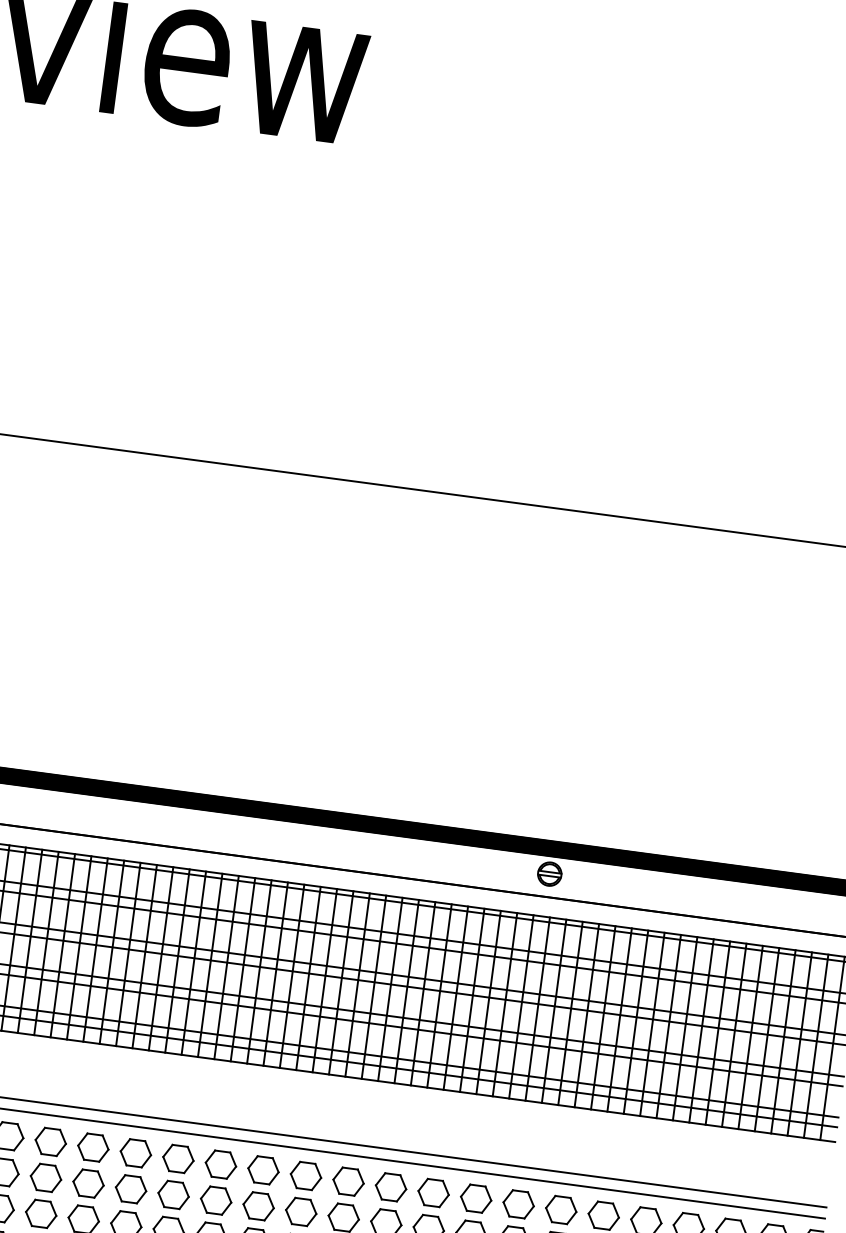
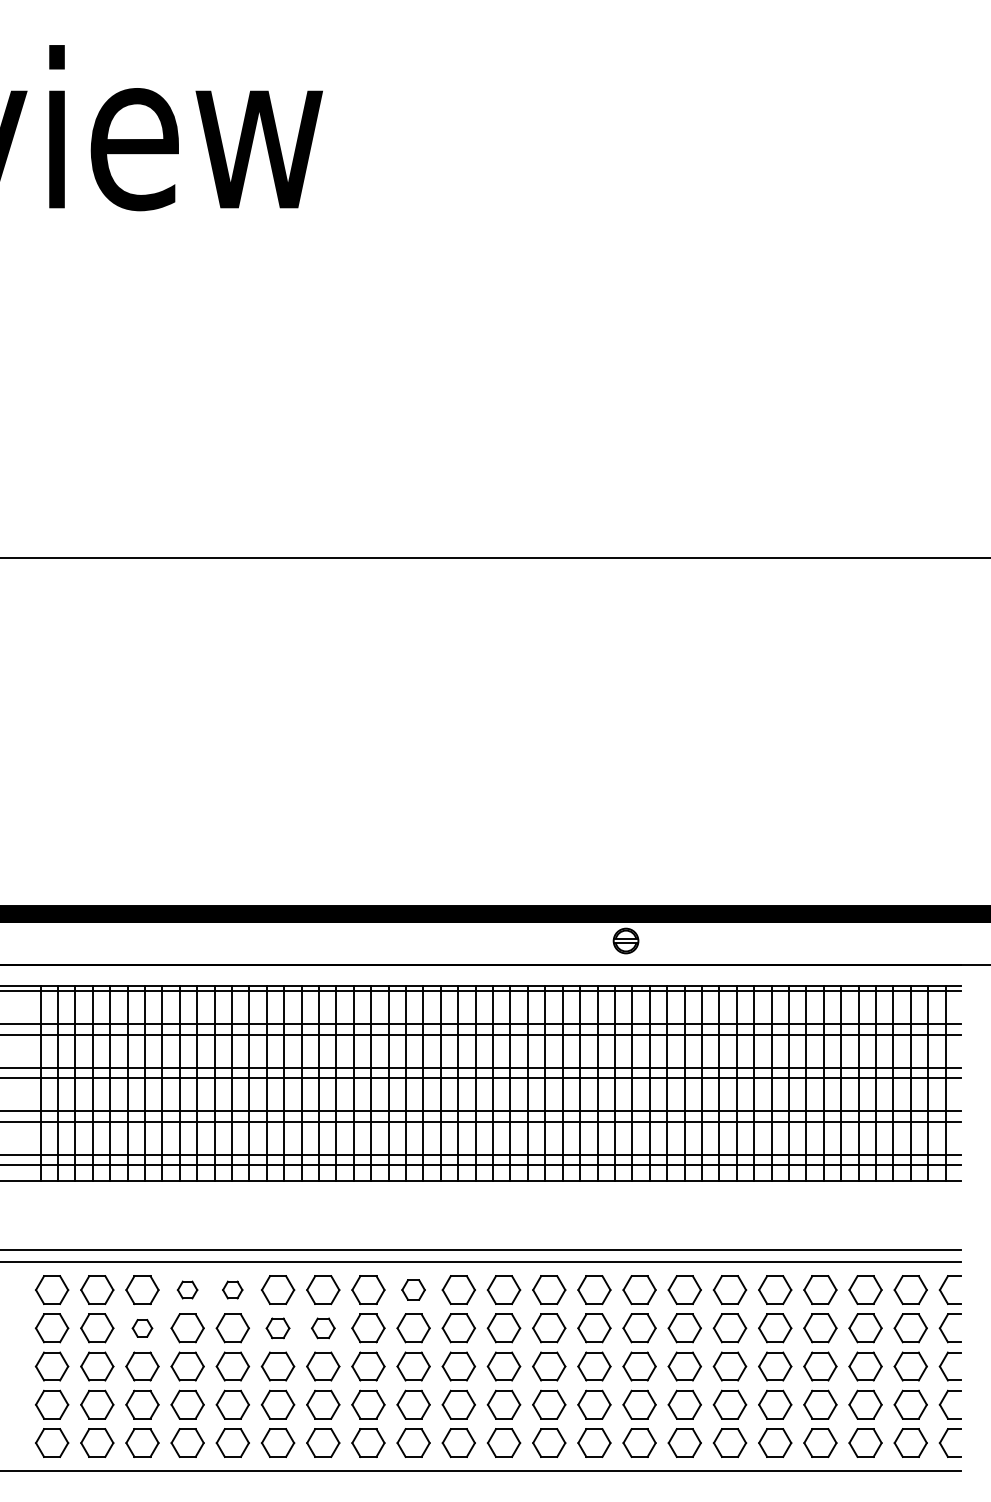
part: (93, 1147) -> (187, 1289), size x0.6
part: (135, 1152) -> (232, 1289), size x0.6
part: (305, 1175) -> (413, 1289), size x0.7
part: (46, 1178) -> (142, 1328), size x0.6
part: (173, 1195) -> (277, 1328), size x0.7
part: (216, 1200) -> (323, 1328), size x0.7

